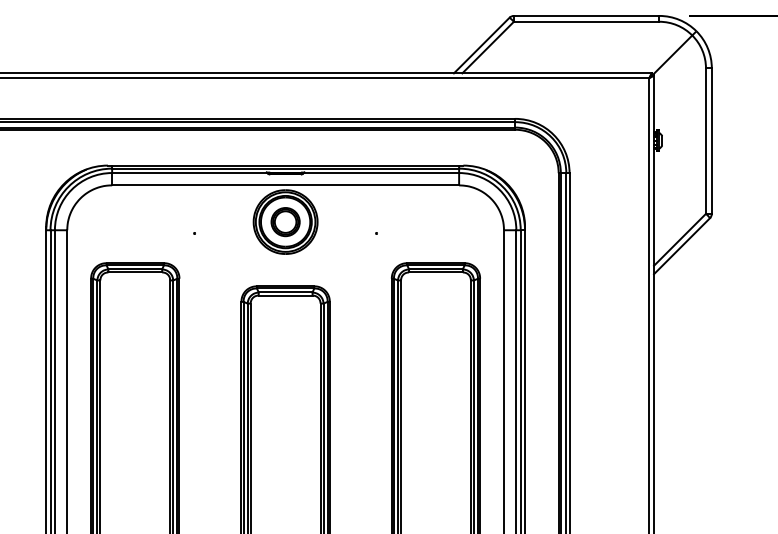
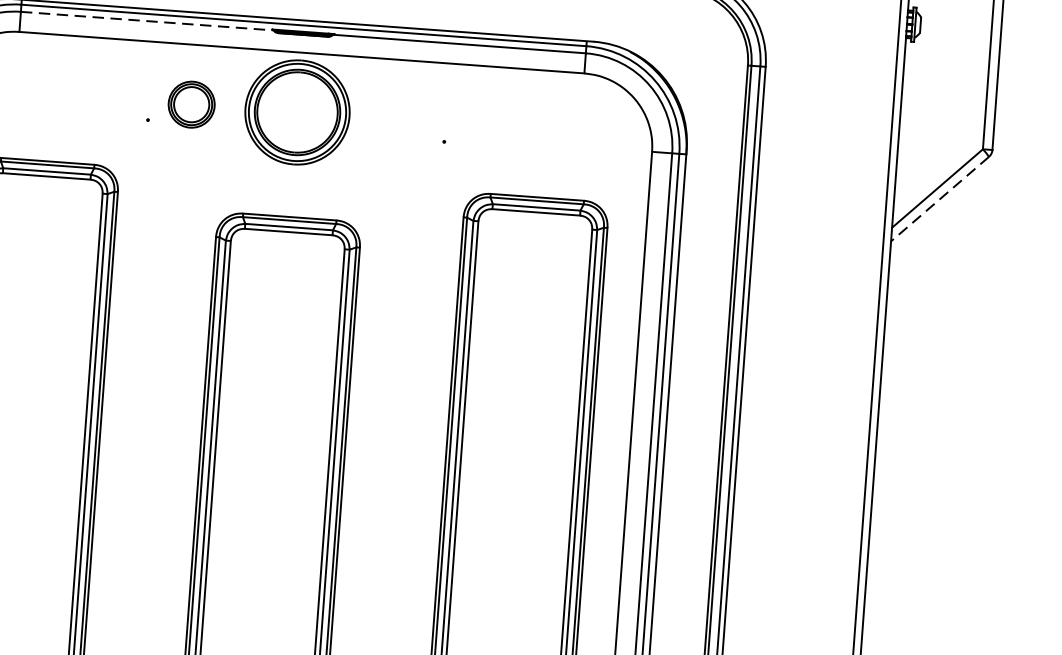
line: (189, 173) -> (146, 21), solid -> dashed
part: (285, 222) -> (191, 105), moved
line: (682, 246) -> (940, 199), solid -> dashed

